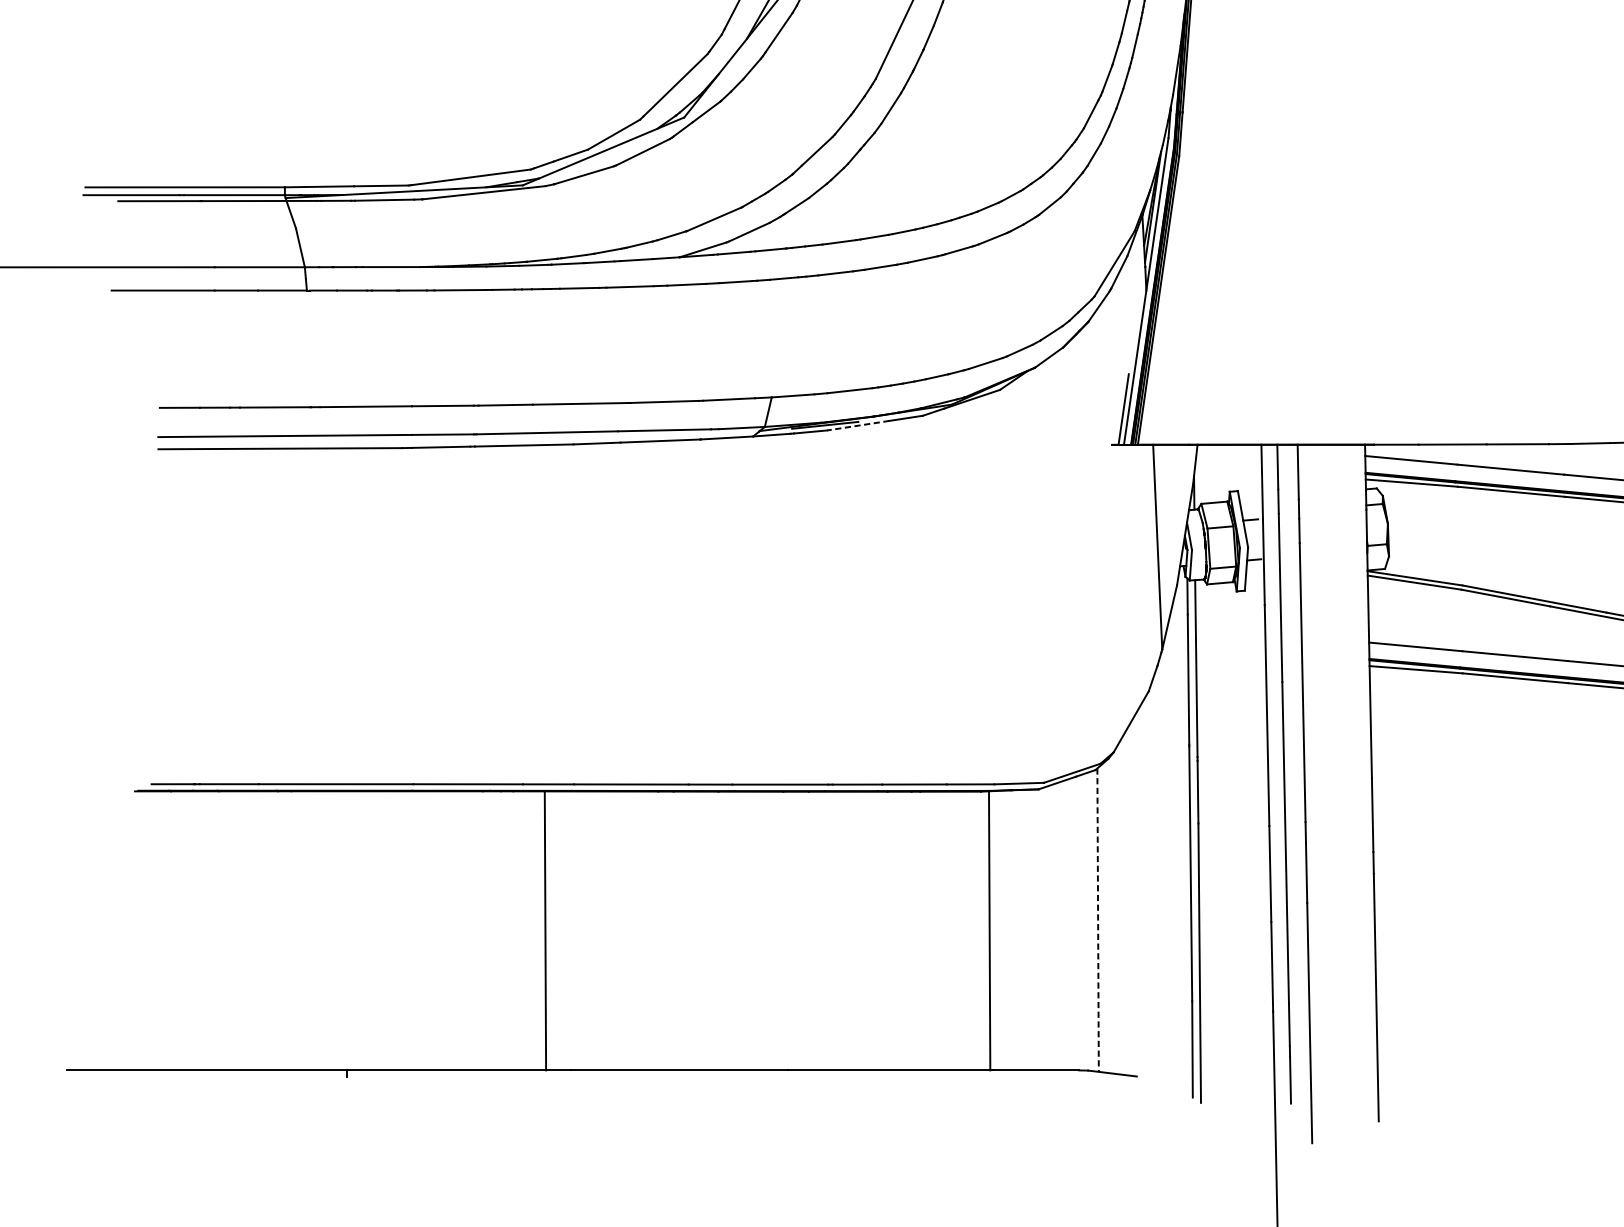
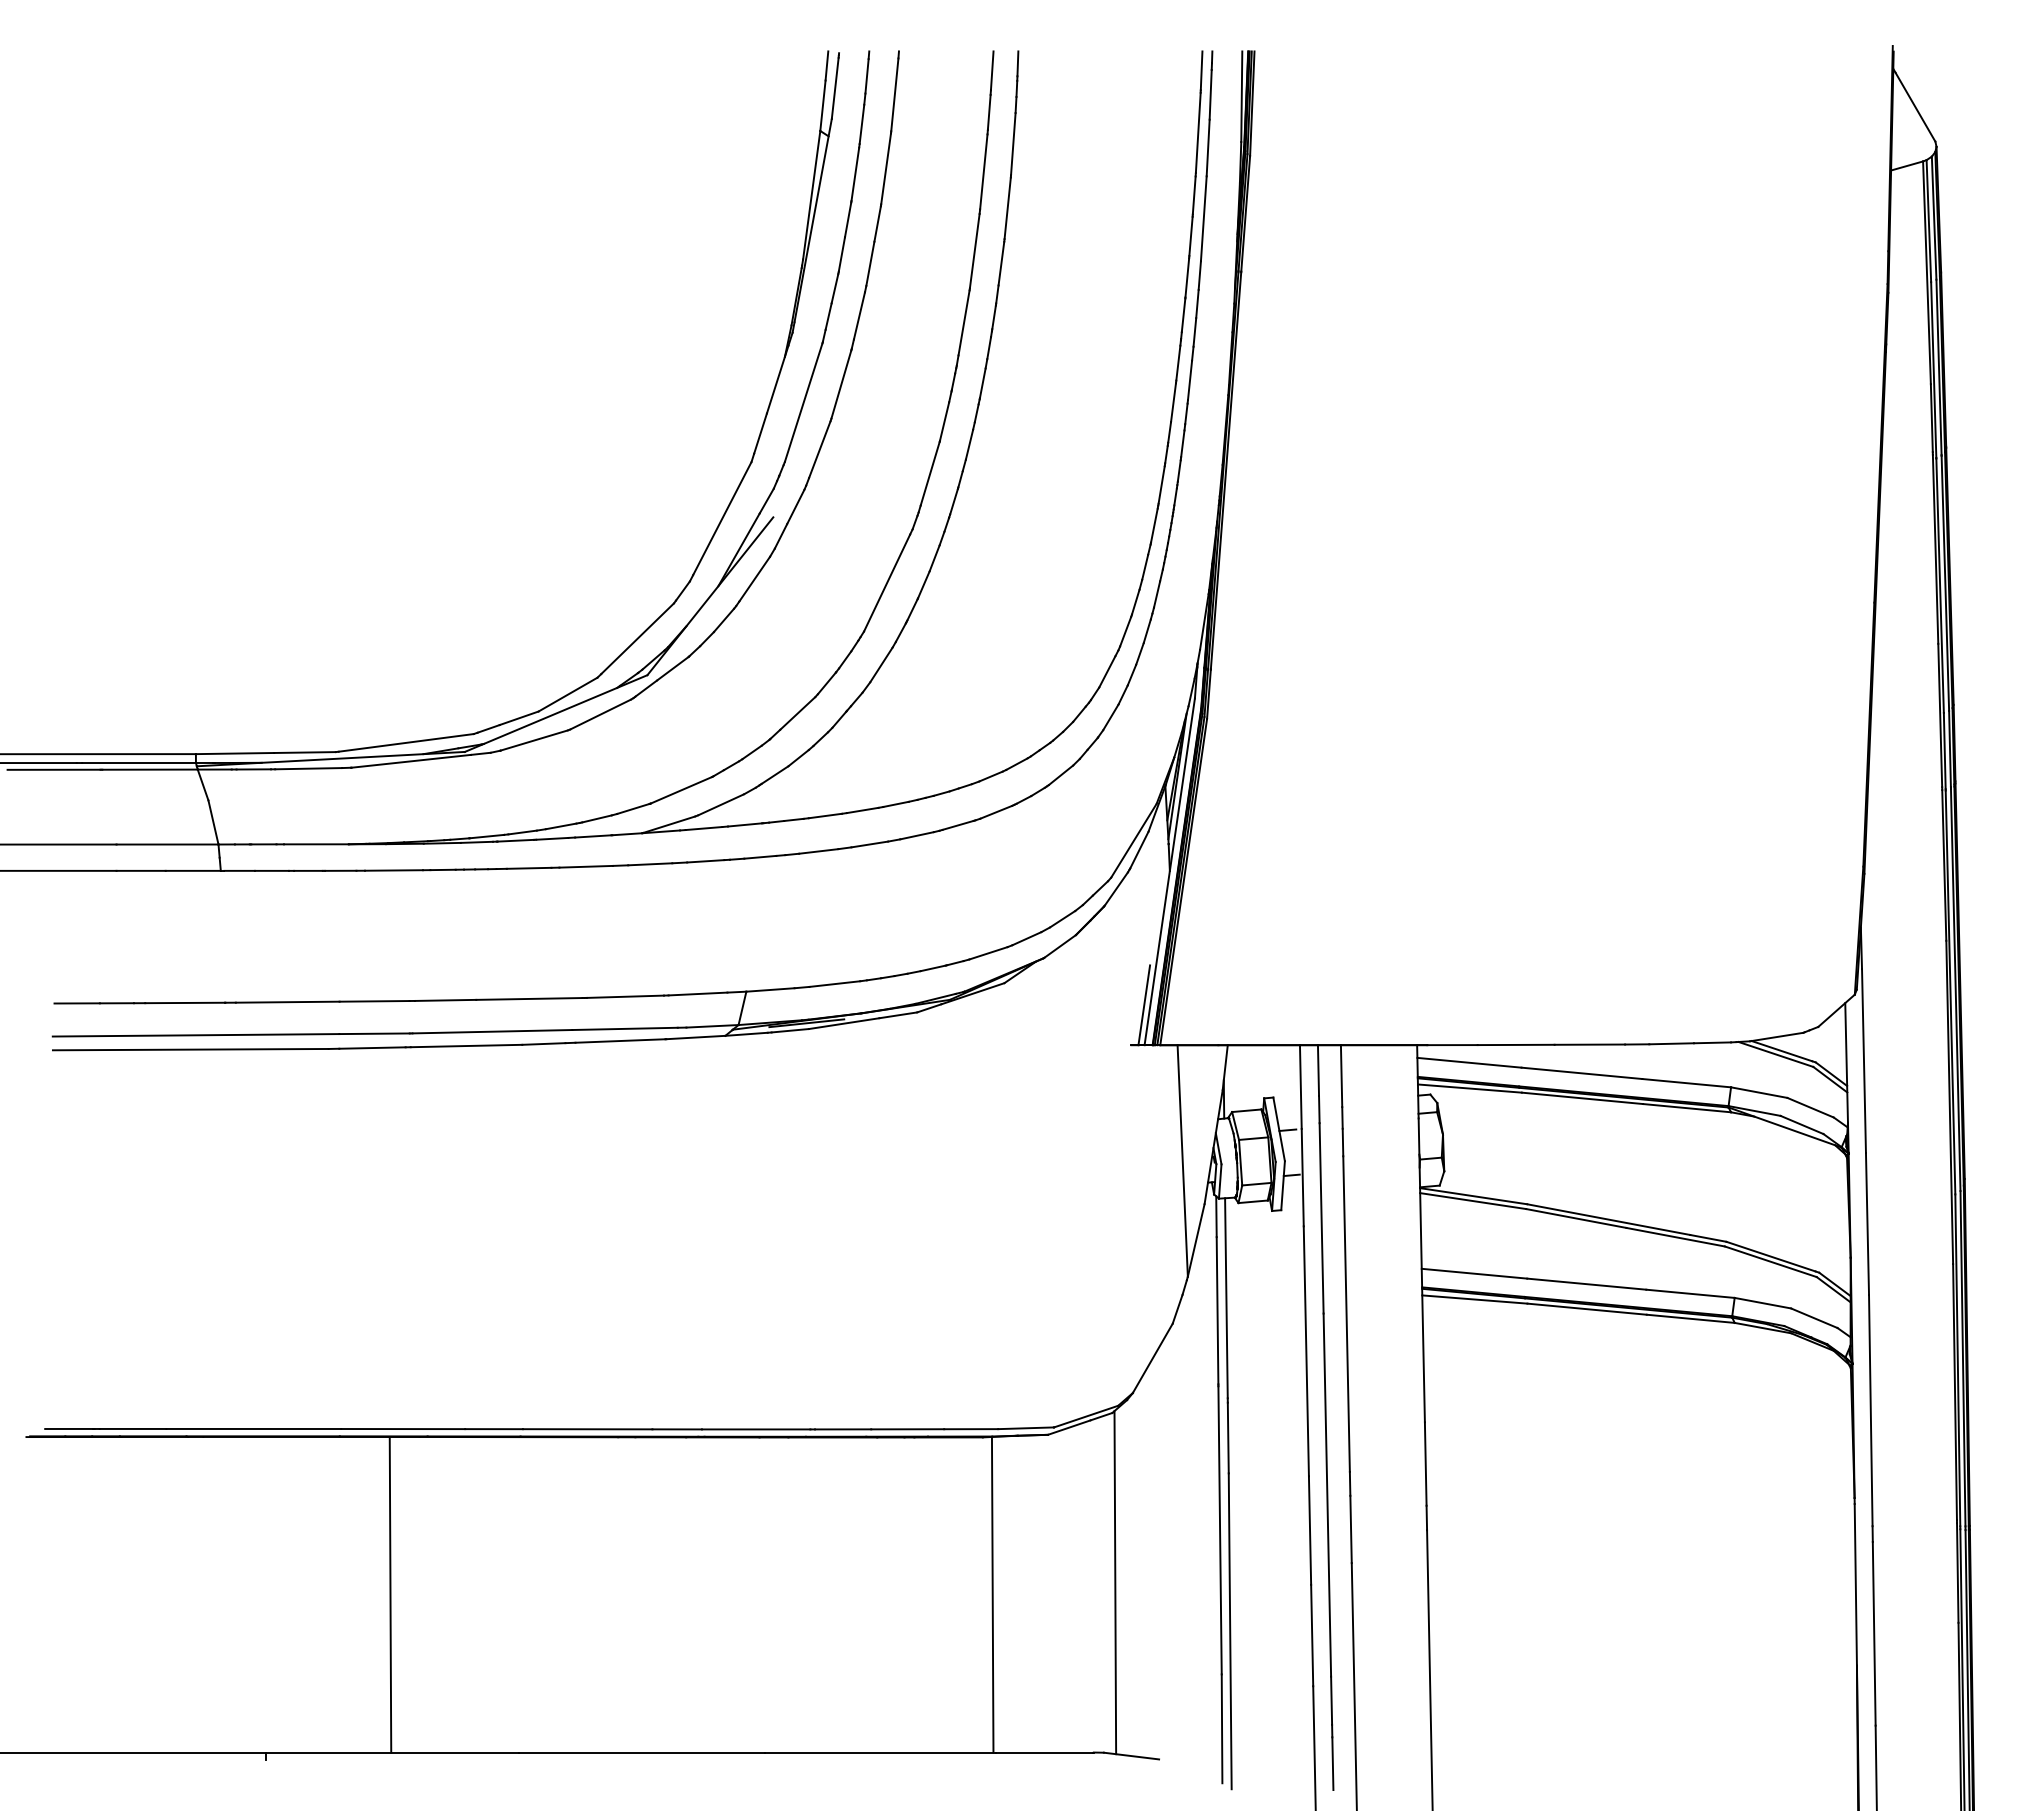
line: (858, 425) -> (844, 1023), dashed -> solid
line: (1098, 920) -> (1115, 1582), dashed -> solid
line: (545, 930) -> (390, 1594), moved

